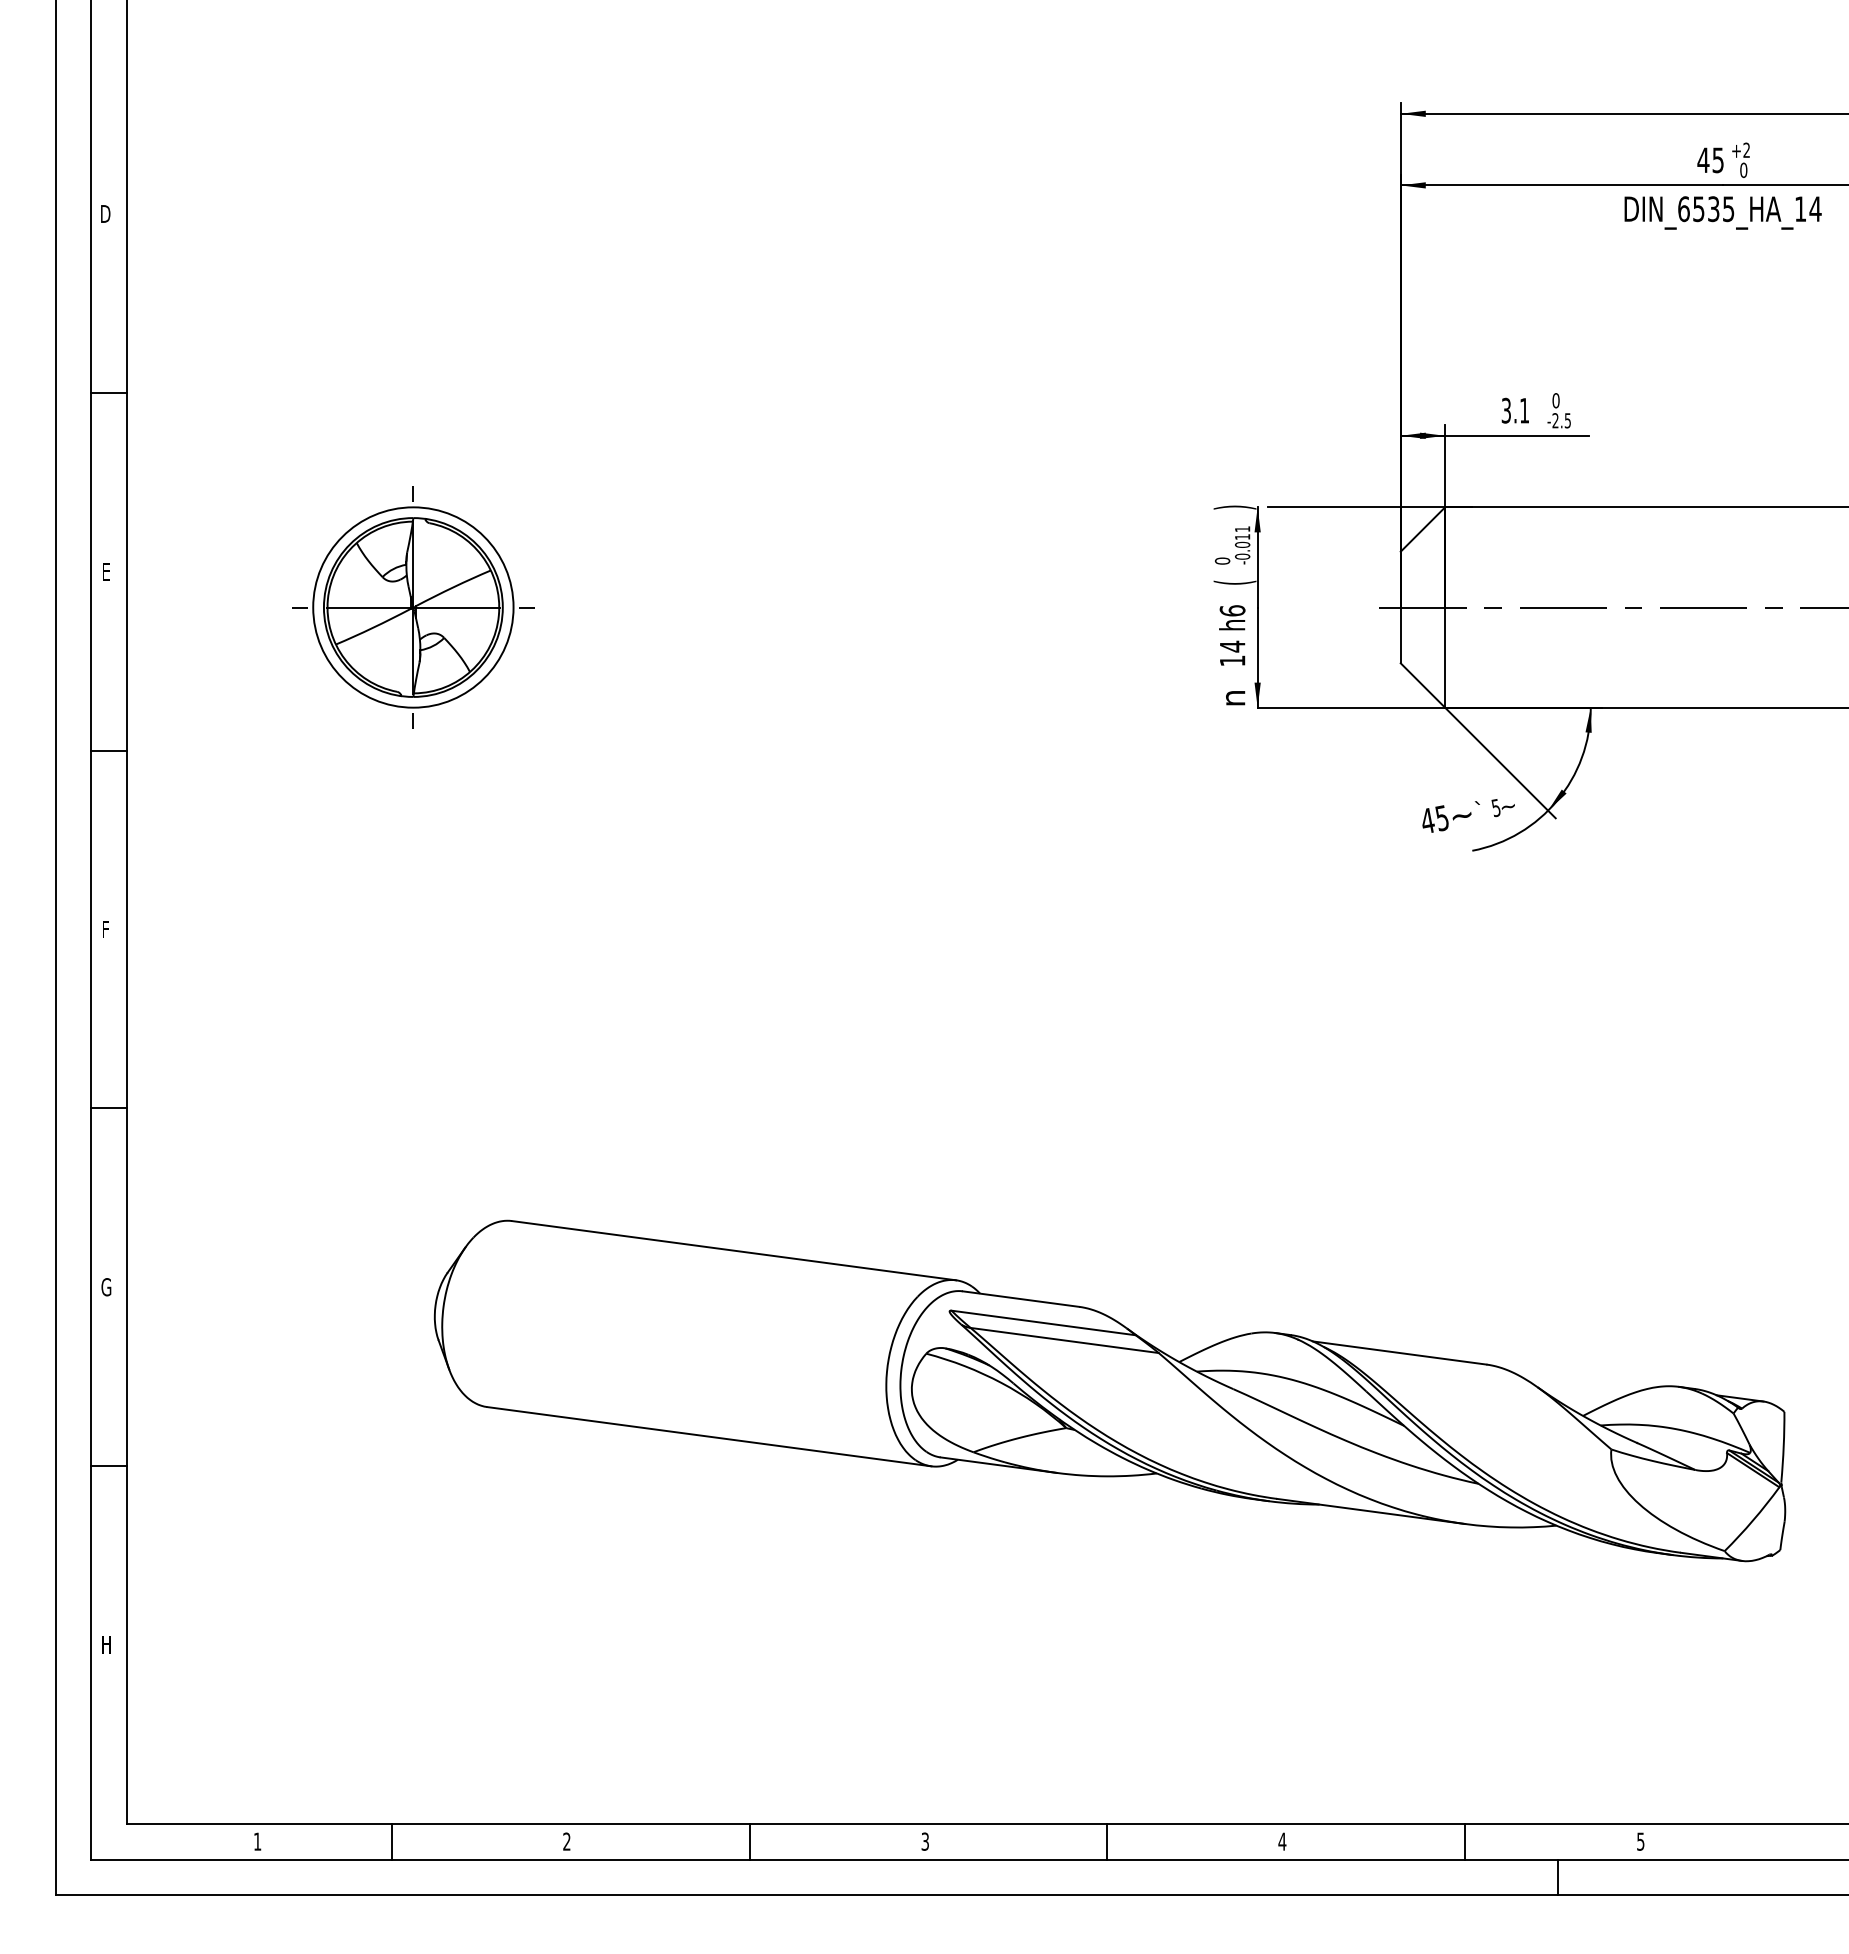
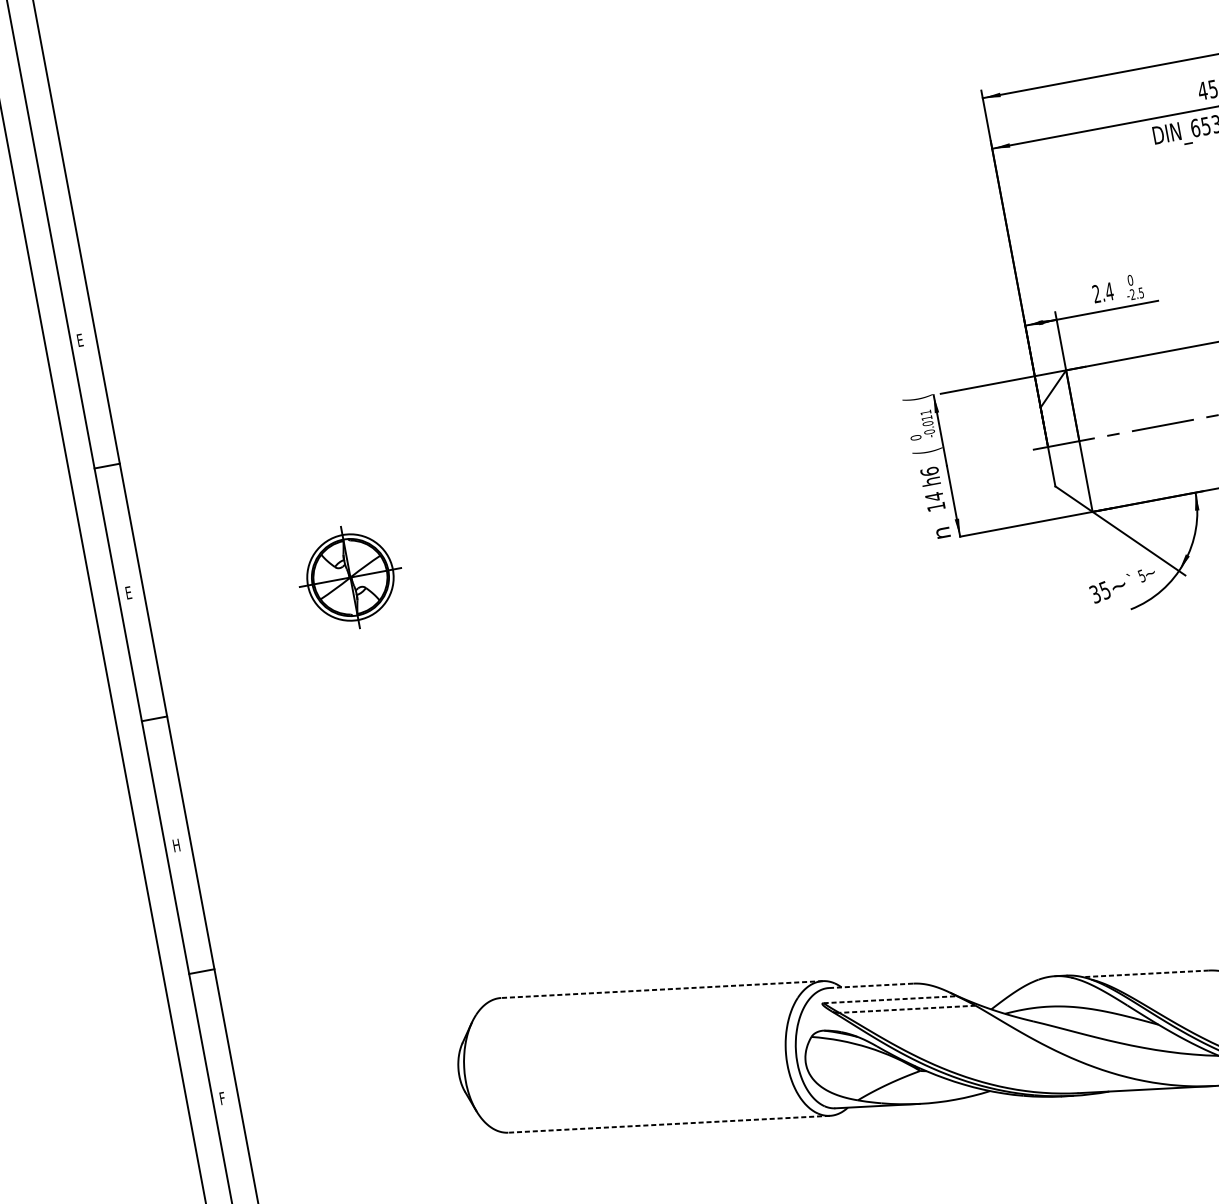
text: (105, 213) -> (80, 339), D -> E
text: (1515, 410) -> (1103, 292), 3.1 -> 2.4
text: (1234, 507) -> (917, 398), ) -> (
part: (413, 607) -> (350, 577), size x0.6
text: (1427, 820) -> (1095, 593), 45 -> 35
text: (107, 929) -> (176, 845), F -> H
line: (733, 1250) -> (661, 989), solid -> dashed
text: (106, 1287) -> (223, 1098), G -> F
line: (1020, 1299) -> (870, 986), solid -> dashed
line: (1043, 1322) -> (890, 999), solid -> dashed
line: (1064, 1340) -> (907, 1009), solid -> dashed
line: (1399, 1352) -> (1145, 973), solid -> dashed
line: (708, 1436) -> (668, 1124), solid -> dashed

